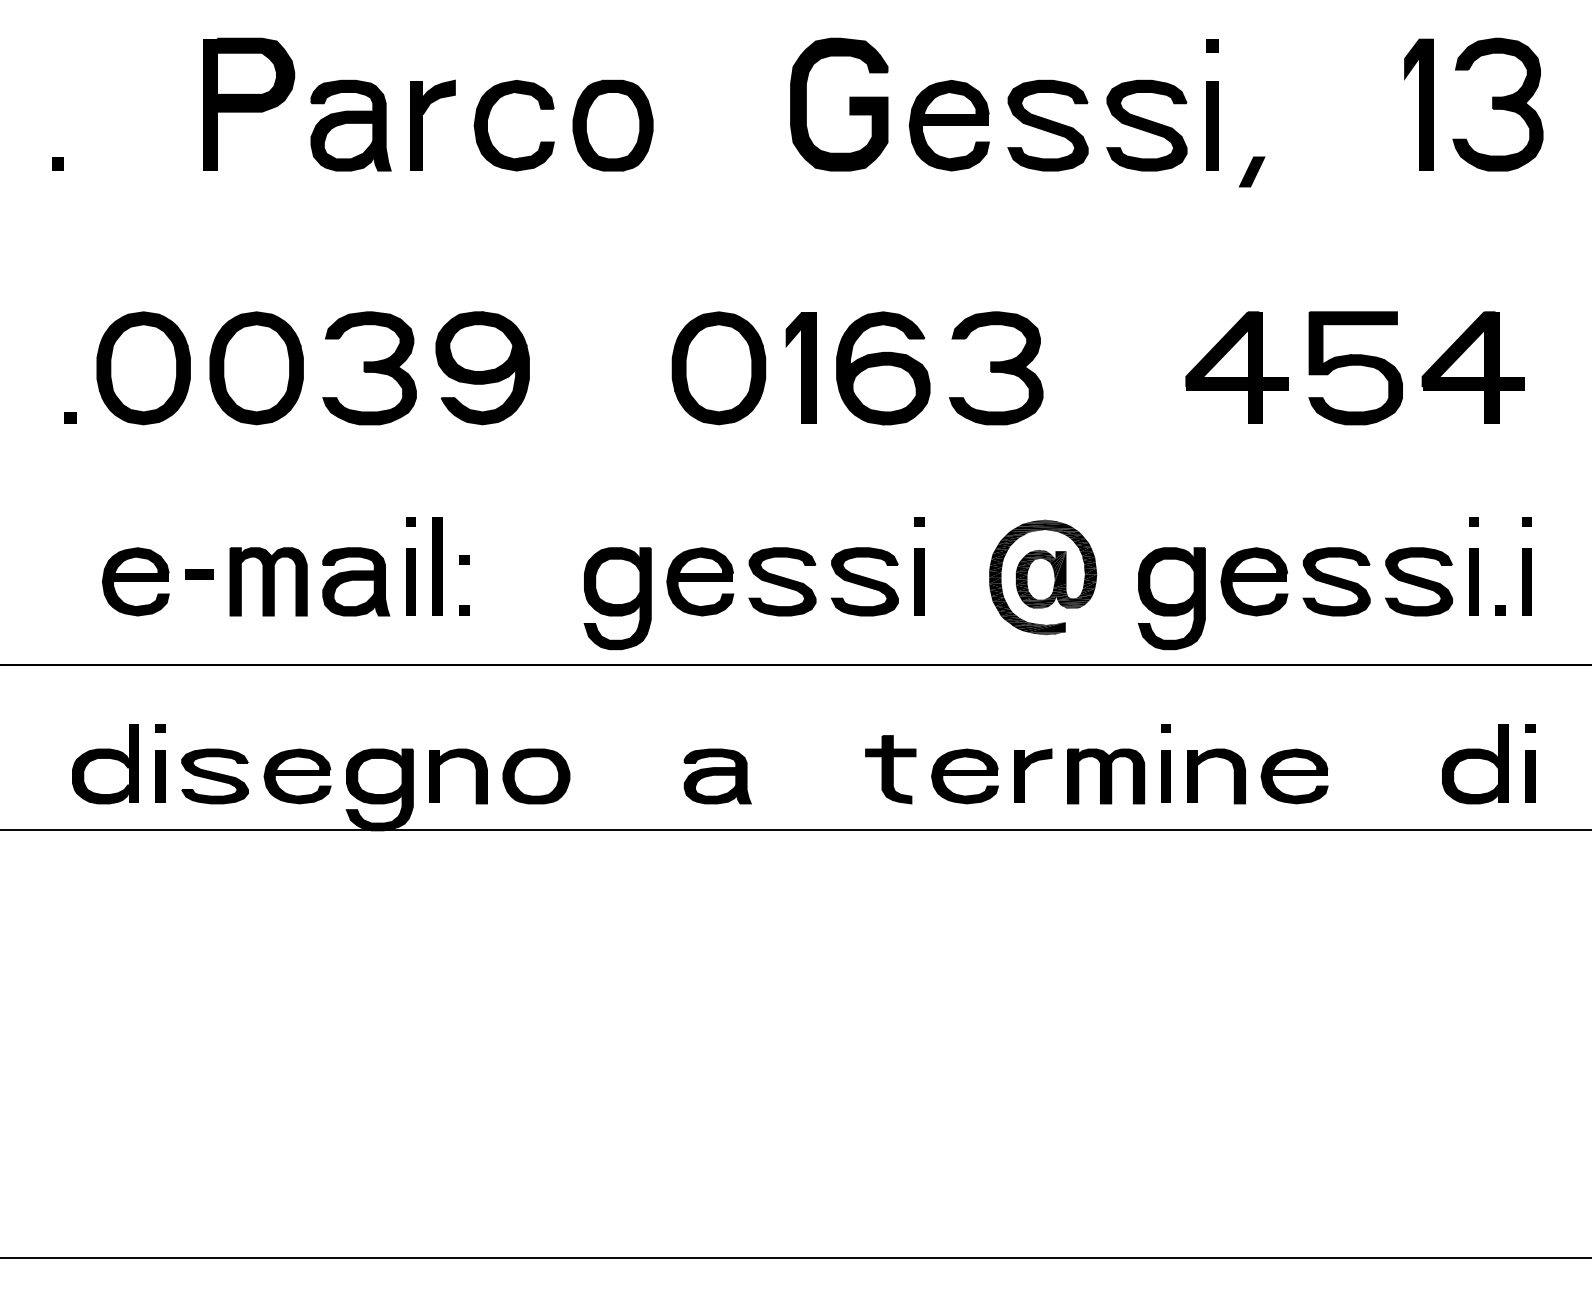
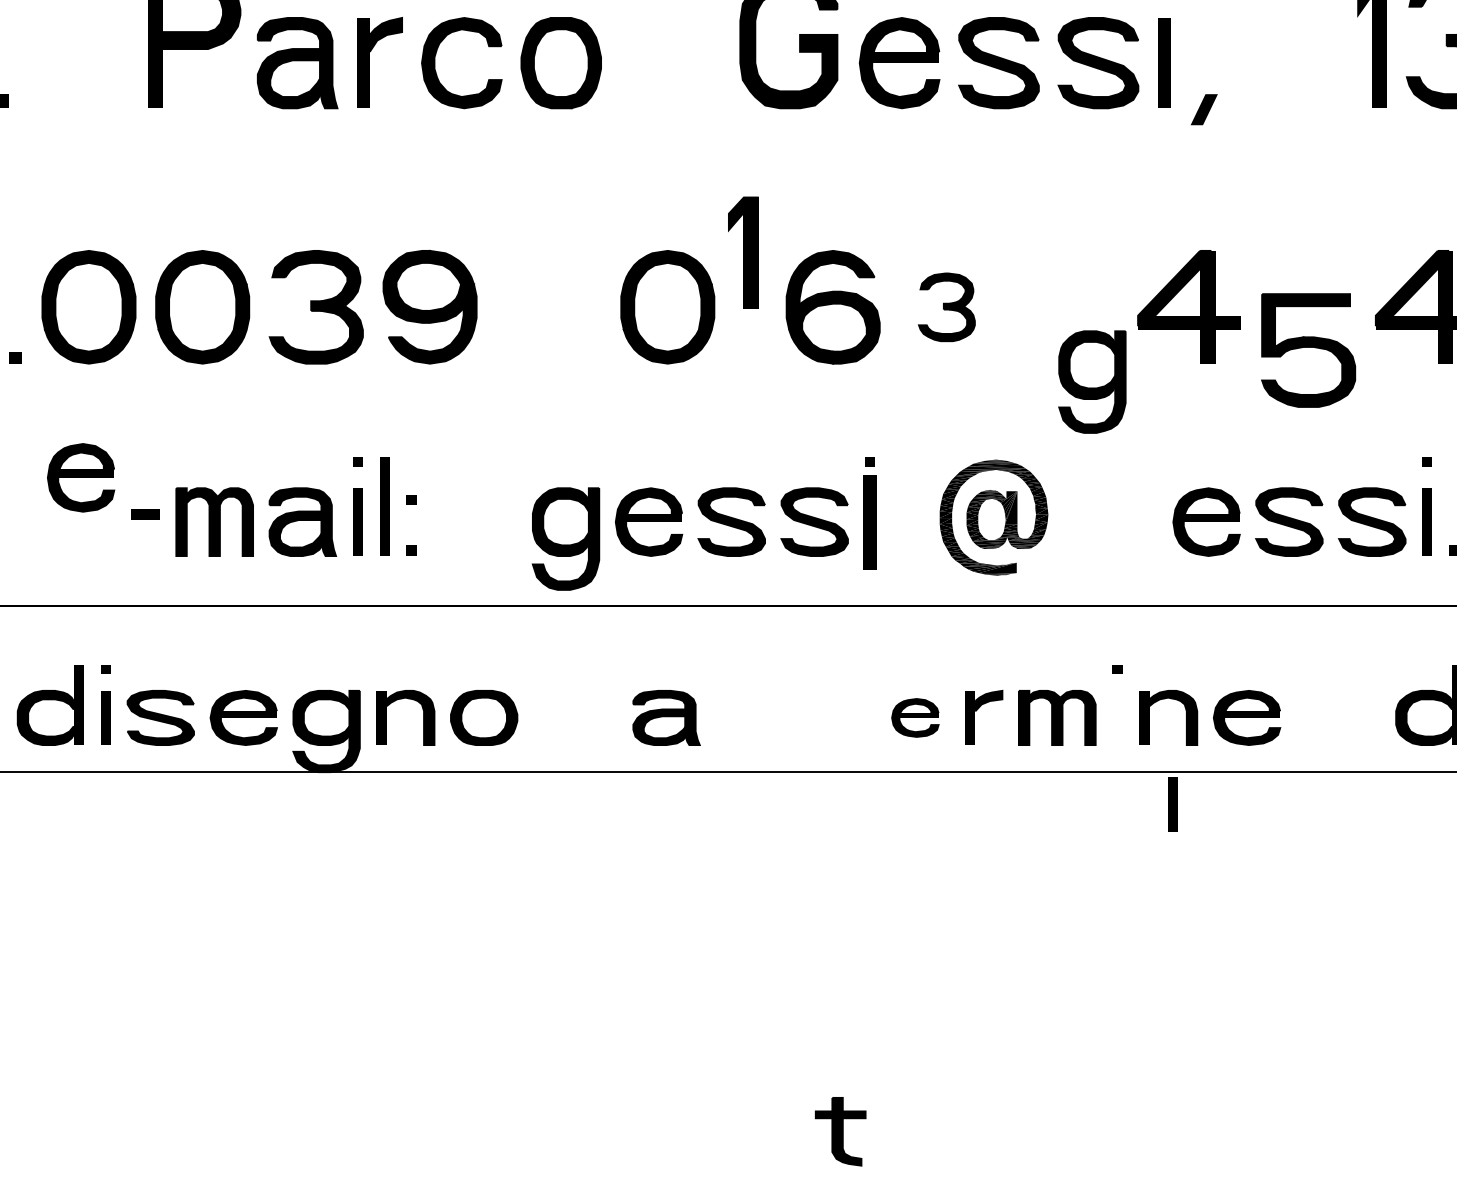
part: (800, 367) -> (742, 252), moved
part: (996, 368) -> (947, 307), size x0.6
part: (1355, 368) -> (1308, 350), moved
part: (135, 581) -> (80, 477), moved
part: (919, 581) -> (869, 521), size x1.4
part: (1171, 598) -> (1091, 381), moved
part: (890, 769) -> (840, 1131), moved
part: (964, 776) -> (914, 717), size x0.7
part: (1165, 776) -> (1172, 804), moved

